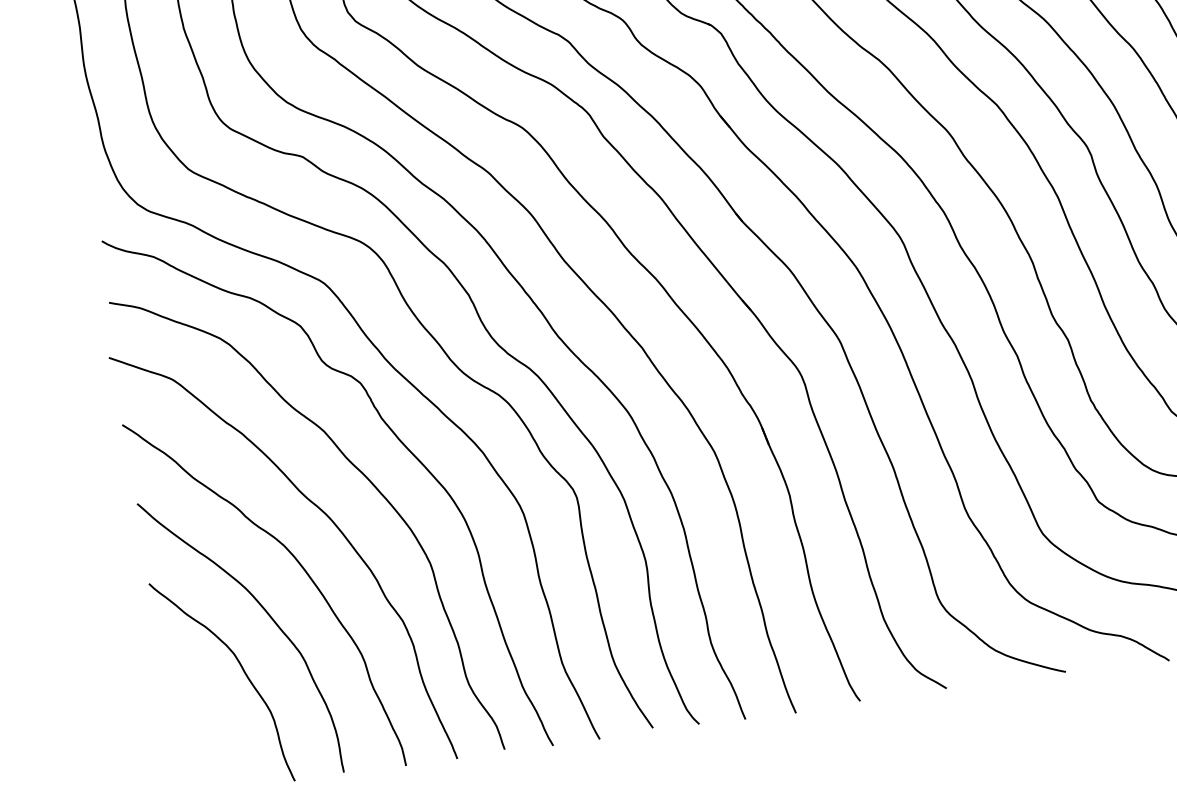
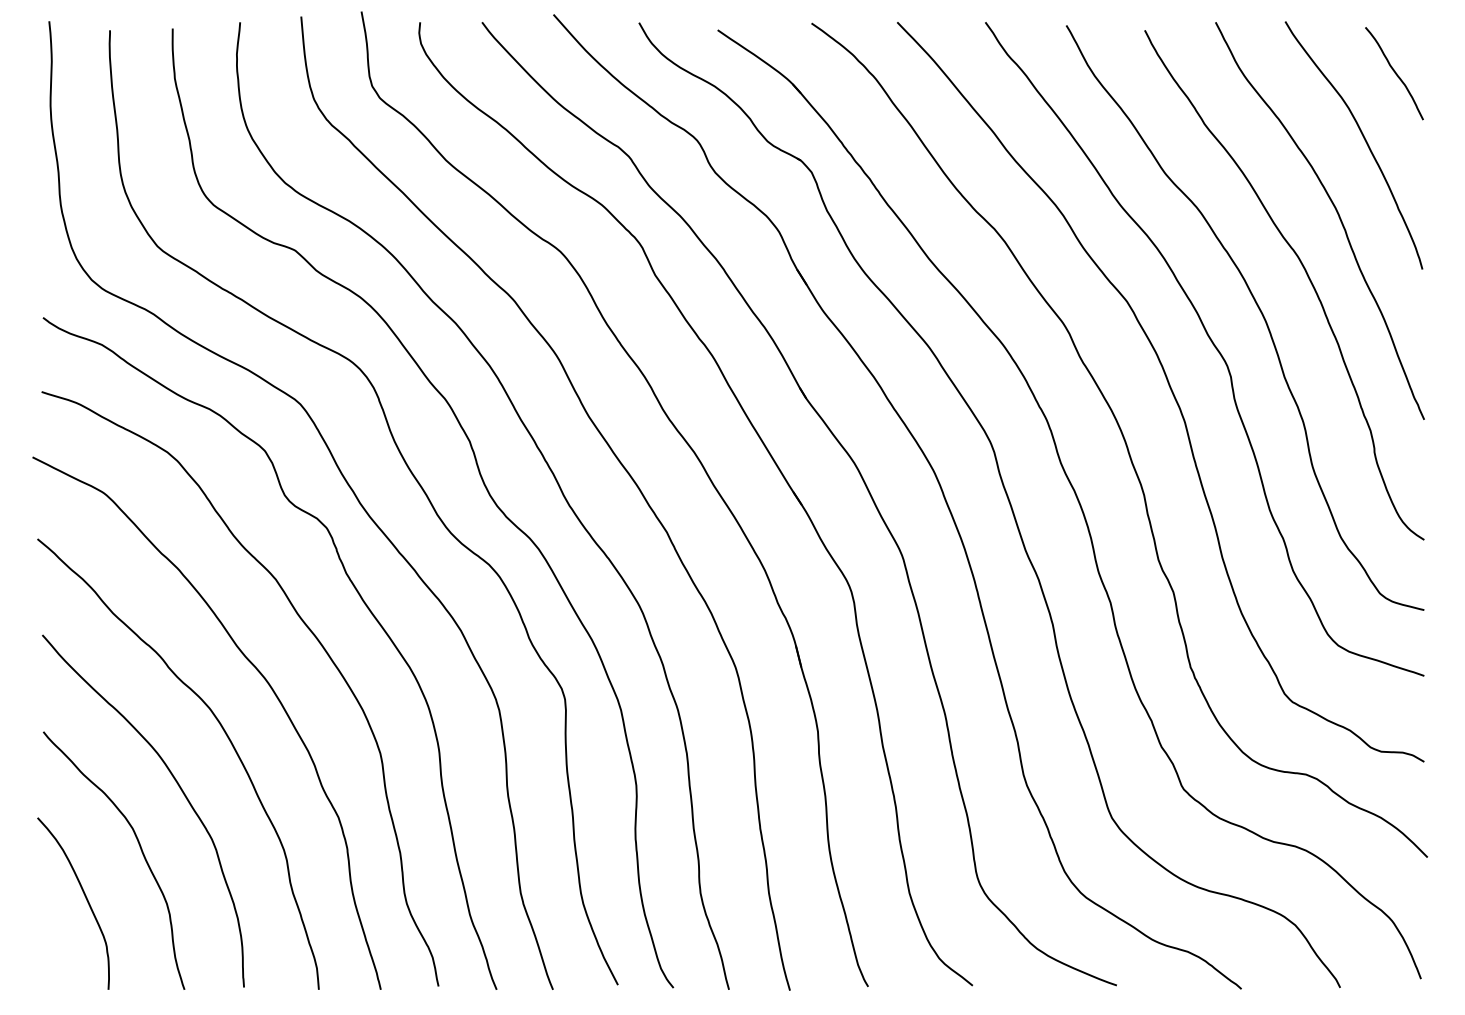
curve: (202, 716) -> (85, 898), added

